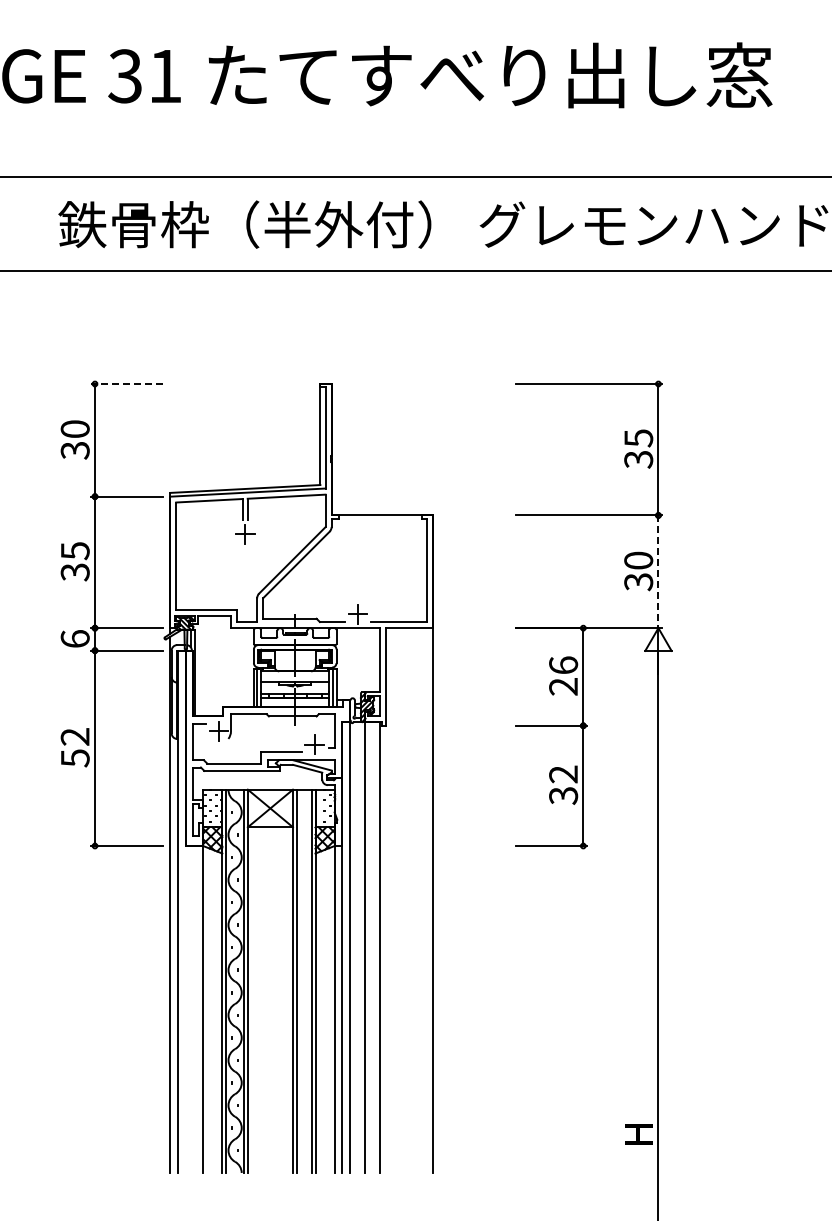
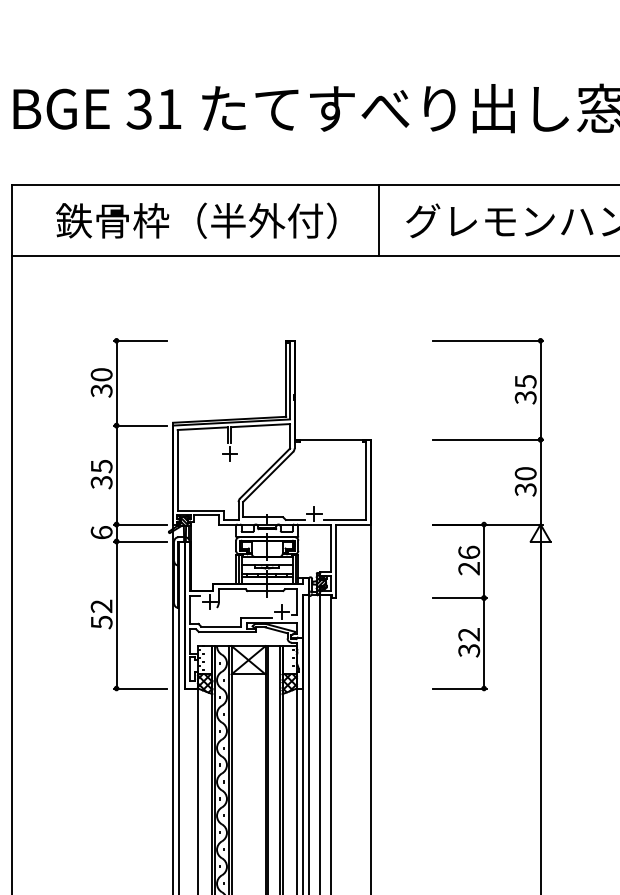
text: (244, 224) -> (195, 220), moved
line: (444, 224) -> (379, 220), added
line: (126, 384) -> (140, 341), dashed -> solid
line: (658, 572) -> (540, 482), dashed -> solid

